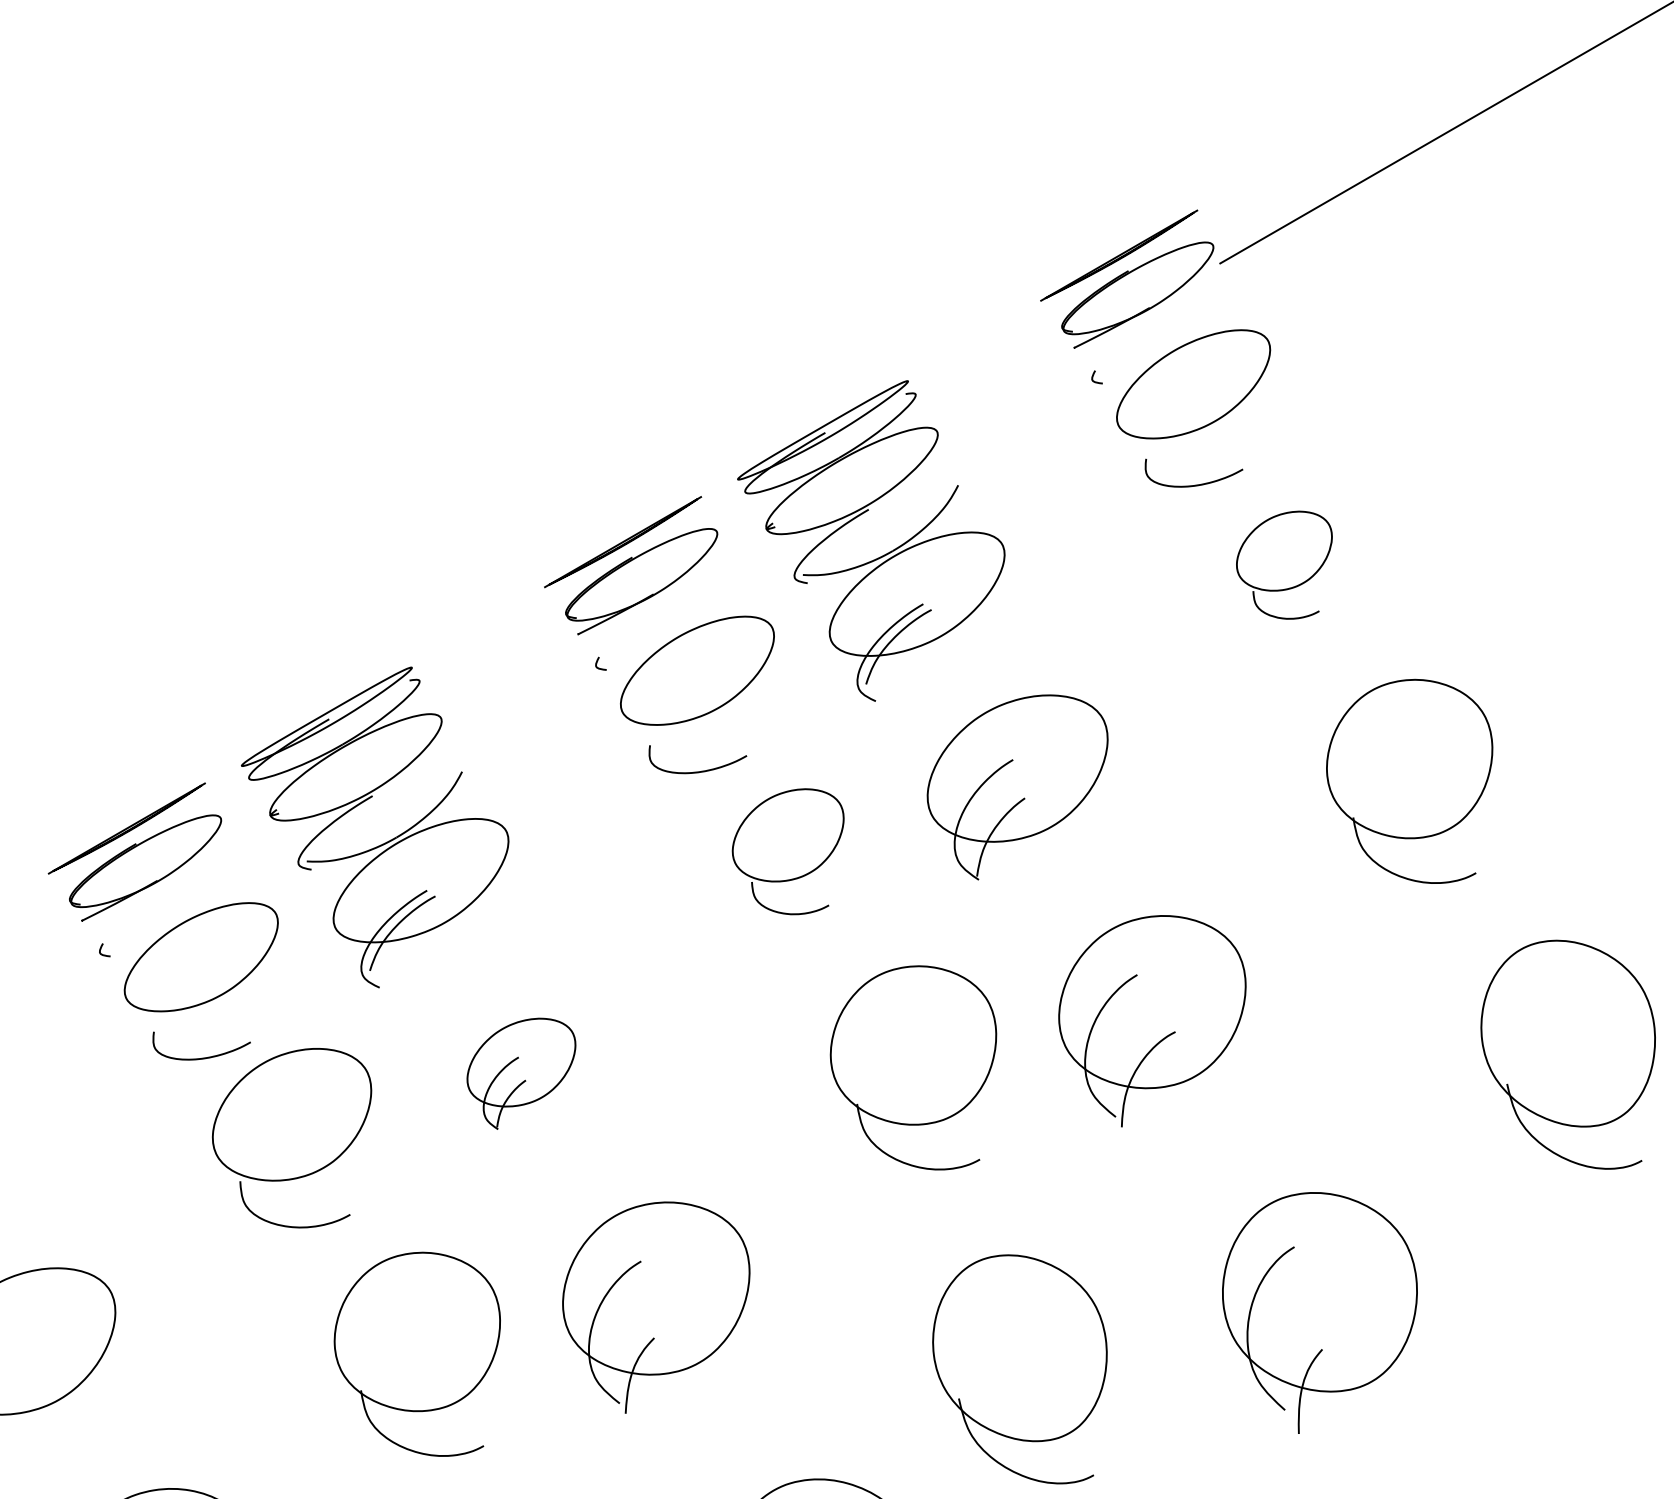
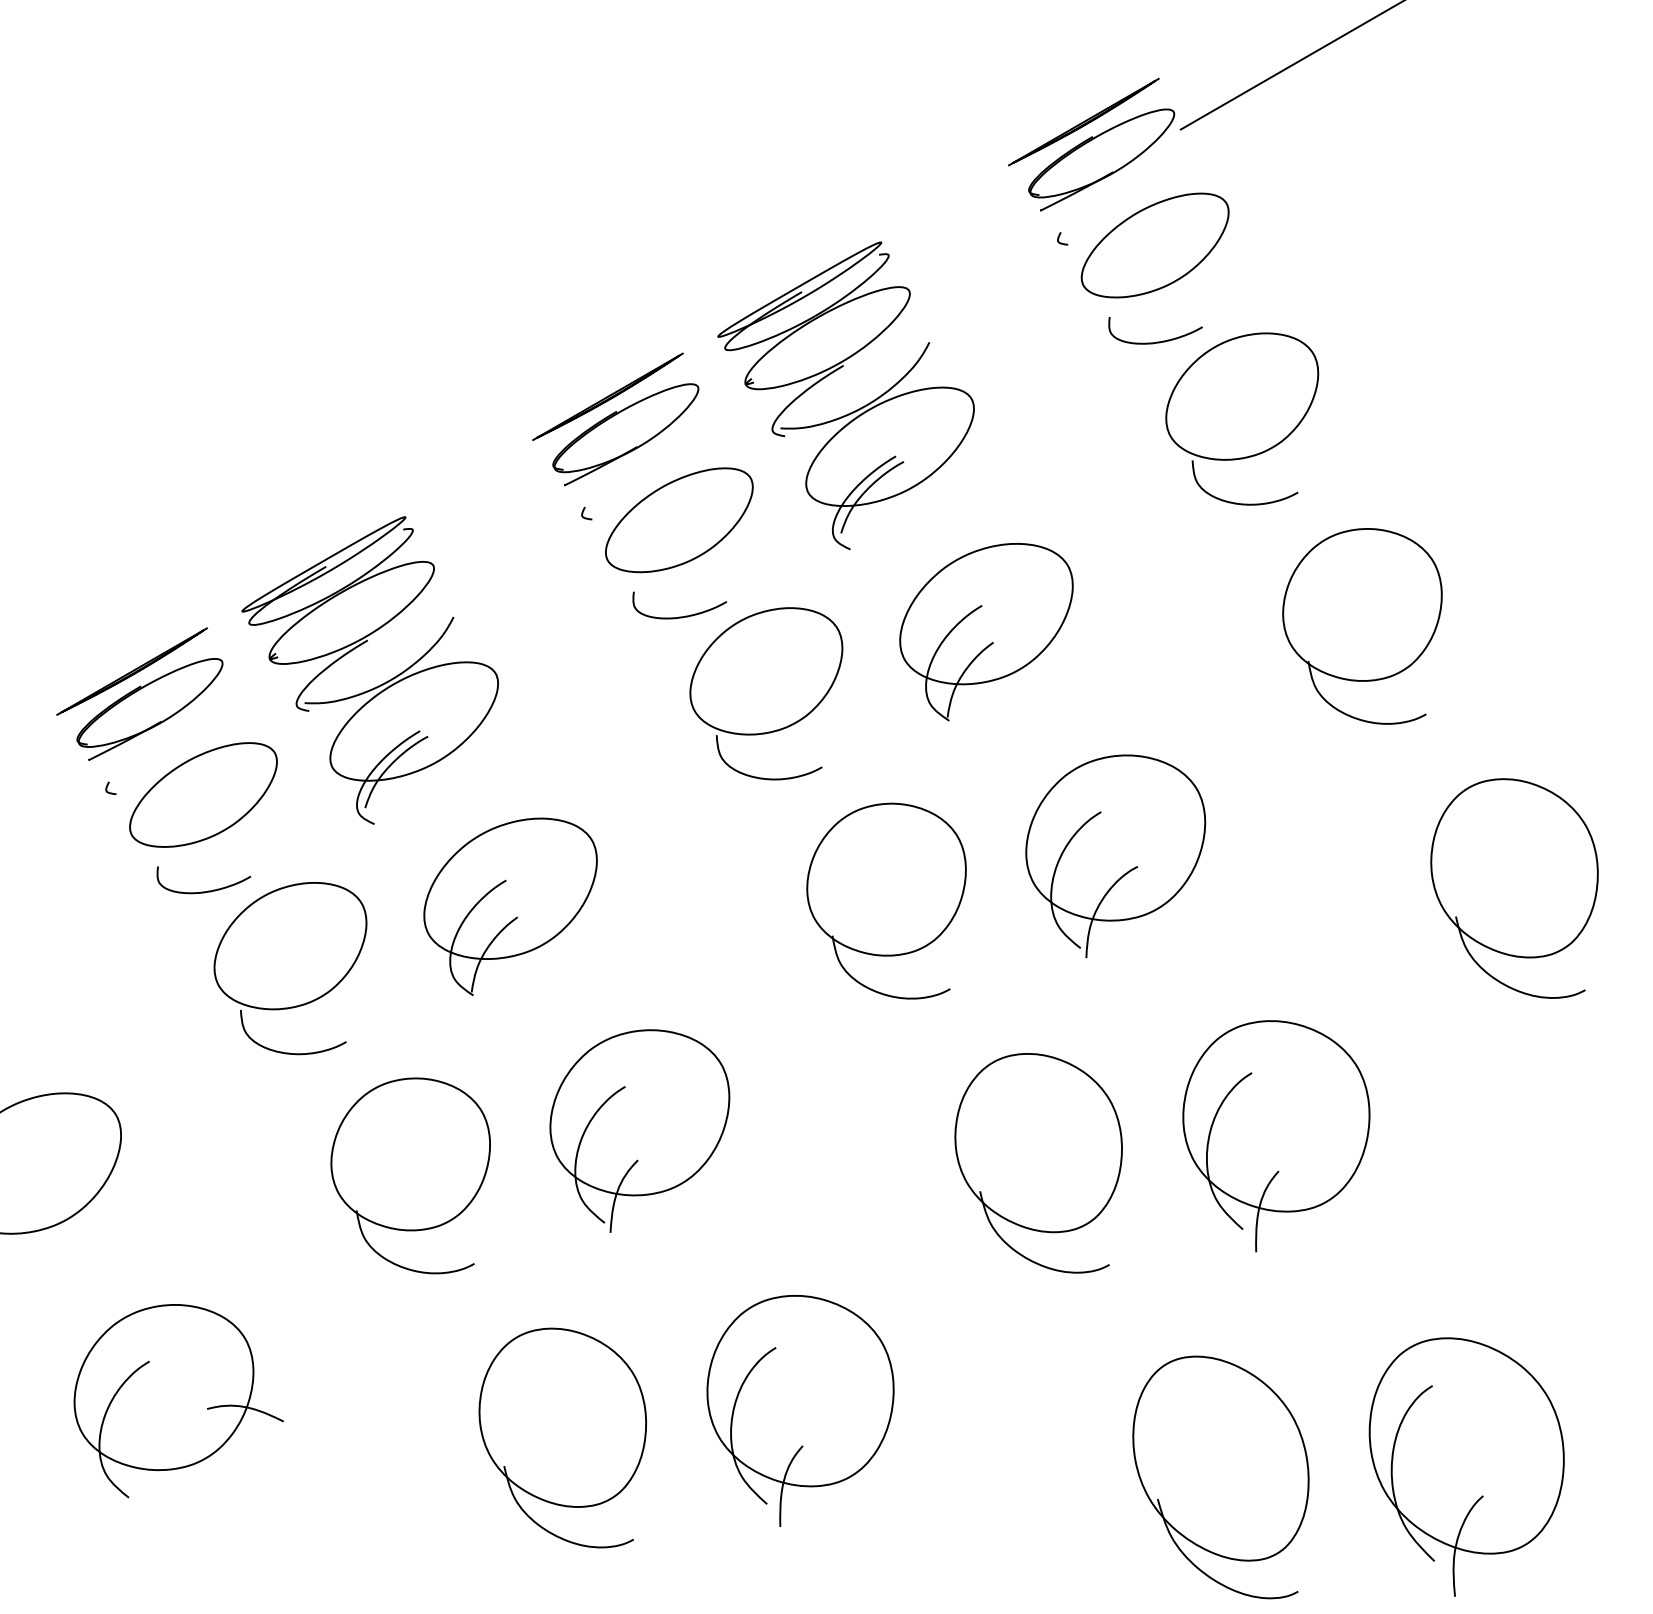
part: (1284, 564) -> (1242, 418), size x1.67
part: (788, 851) -> (766, 693), size x1.43
part: (521, 1073) -> (510, 906), size x1.67
part: (1019, 1369) -> (1038, 1163), moved

